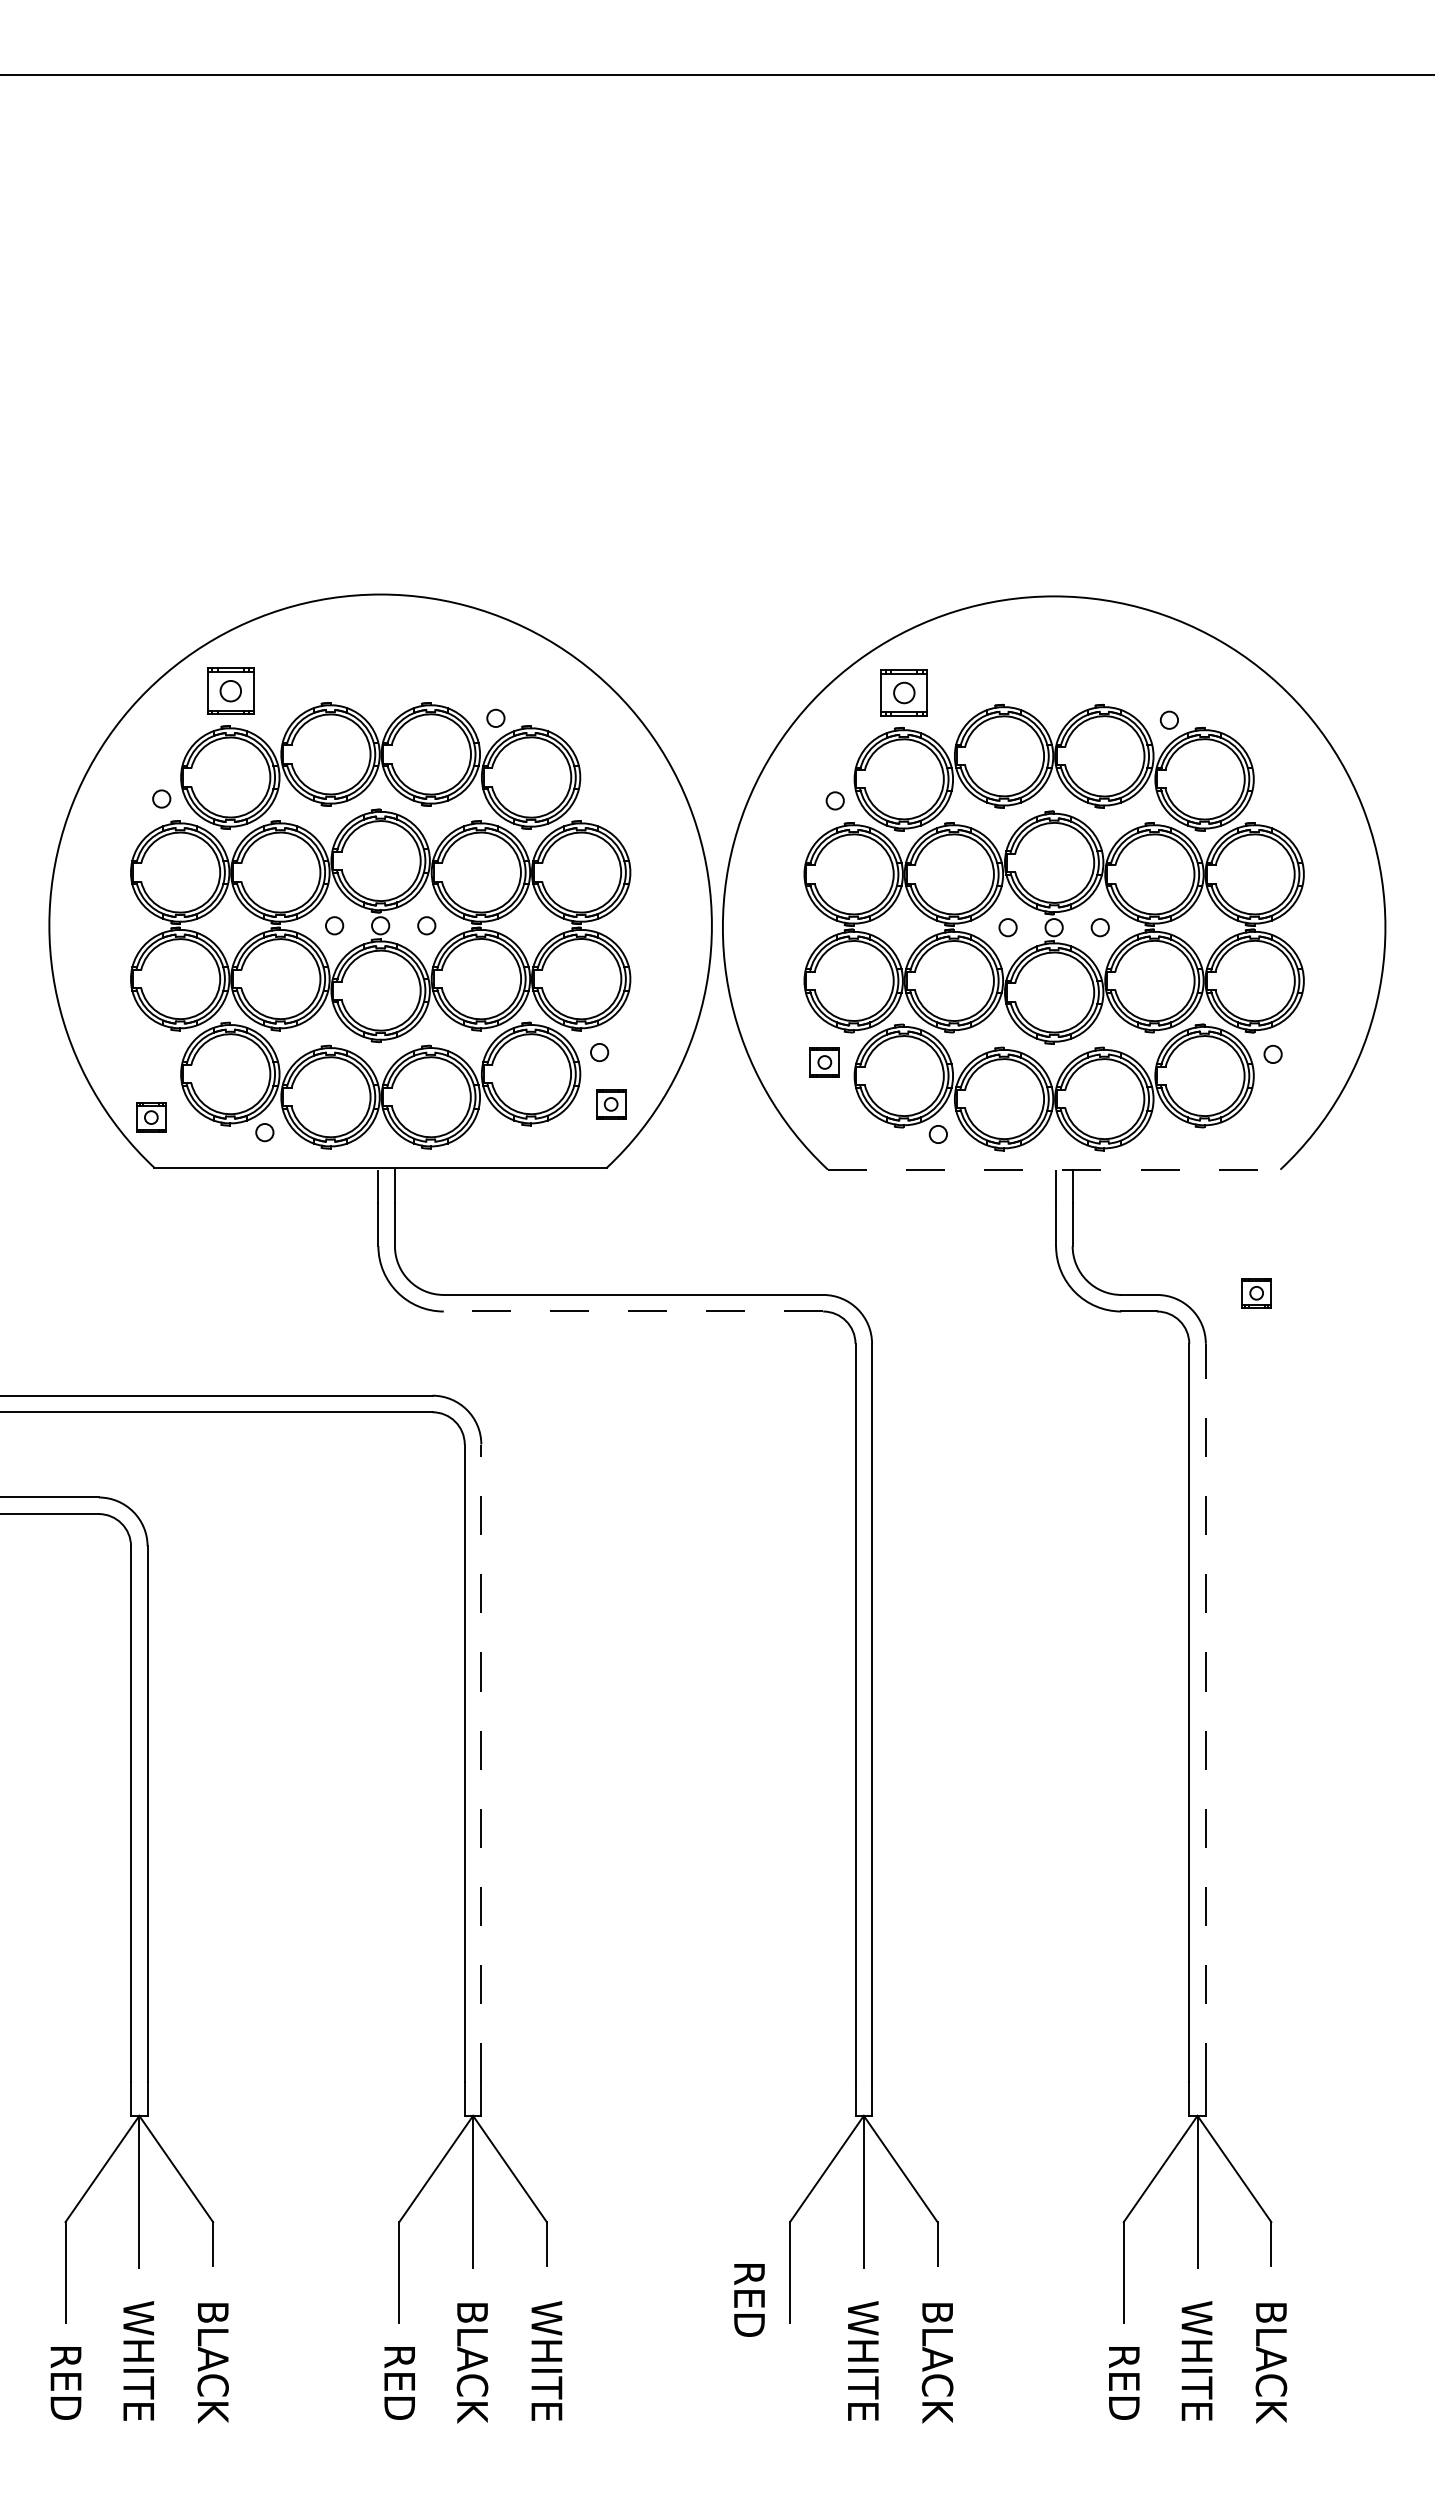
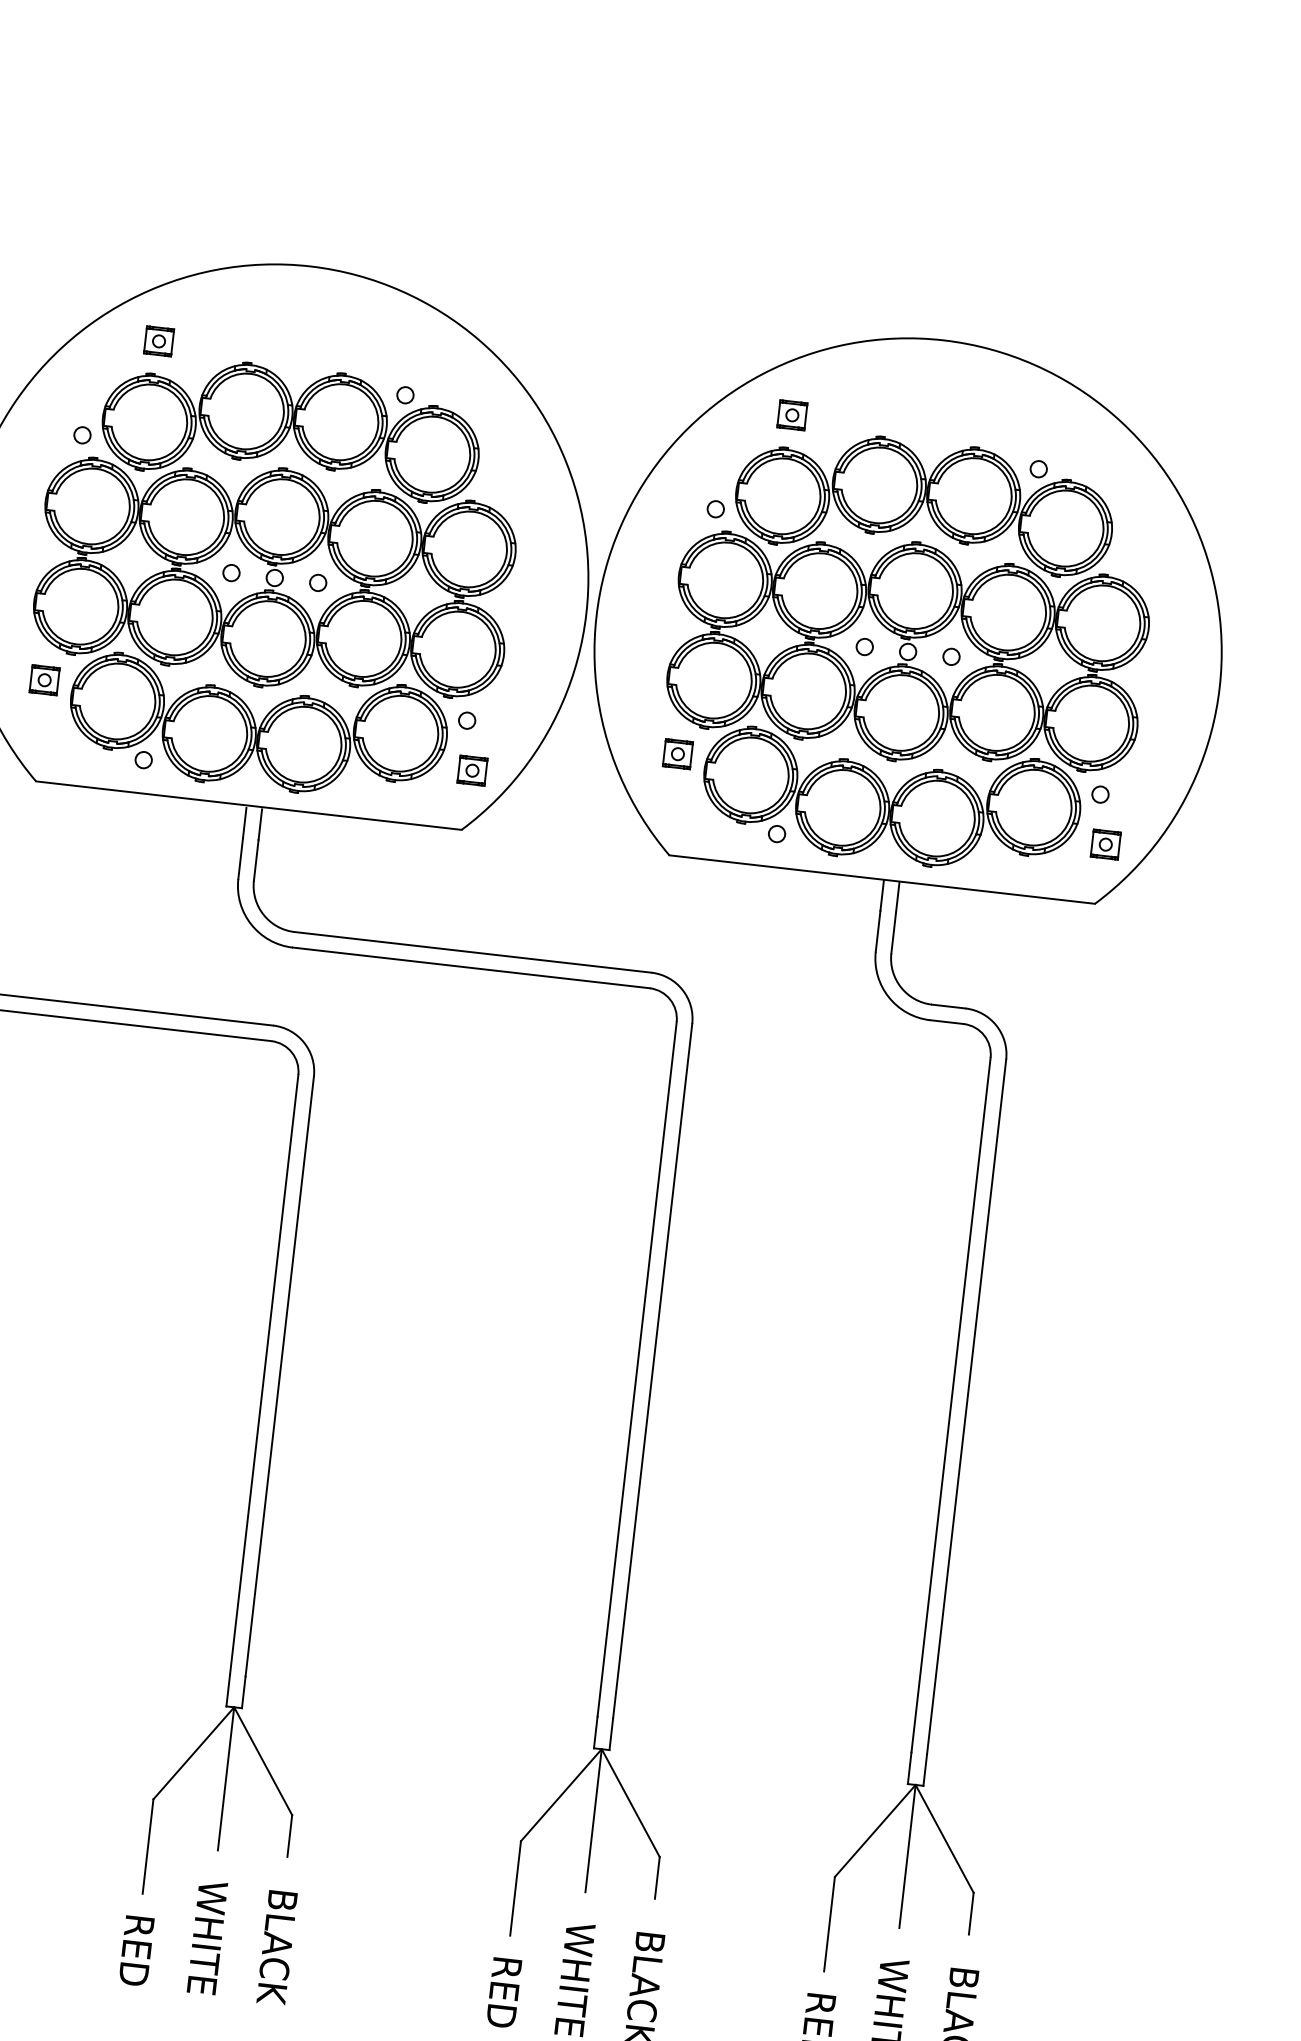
part: (230, 691) -> (158, 341), size x0.62
part: (904, 693) -> (792, 415), size x0.62
part: (151, 1117) -> (44, 680), moved
line: (1054, 1169) -> (882, 879), dashed -> solid
part: (1256, 1293) -> (1105, 844), moved
line: (633, 1311) -> (471, 967), dashed -> solid
line: (1205, 1712) -> (966, 1406), dashed -> solid
line: (481, 1763) -> (279, 1376), dashed -> solid
text: (749, 2300) -> (504, 1993), moved
text: (472, 2362) -> (207, 1939), BLACK -> WHITE
text: (546, 2362) -> (276, 1947), WHITE -> BLACK

